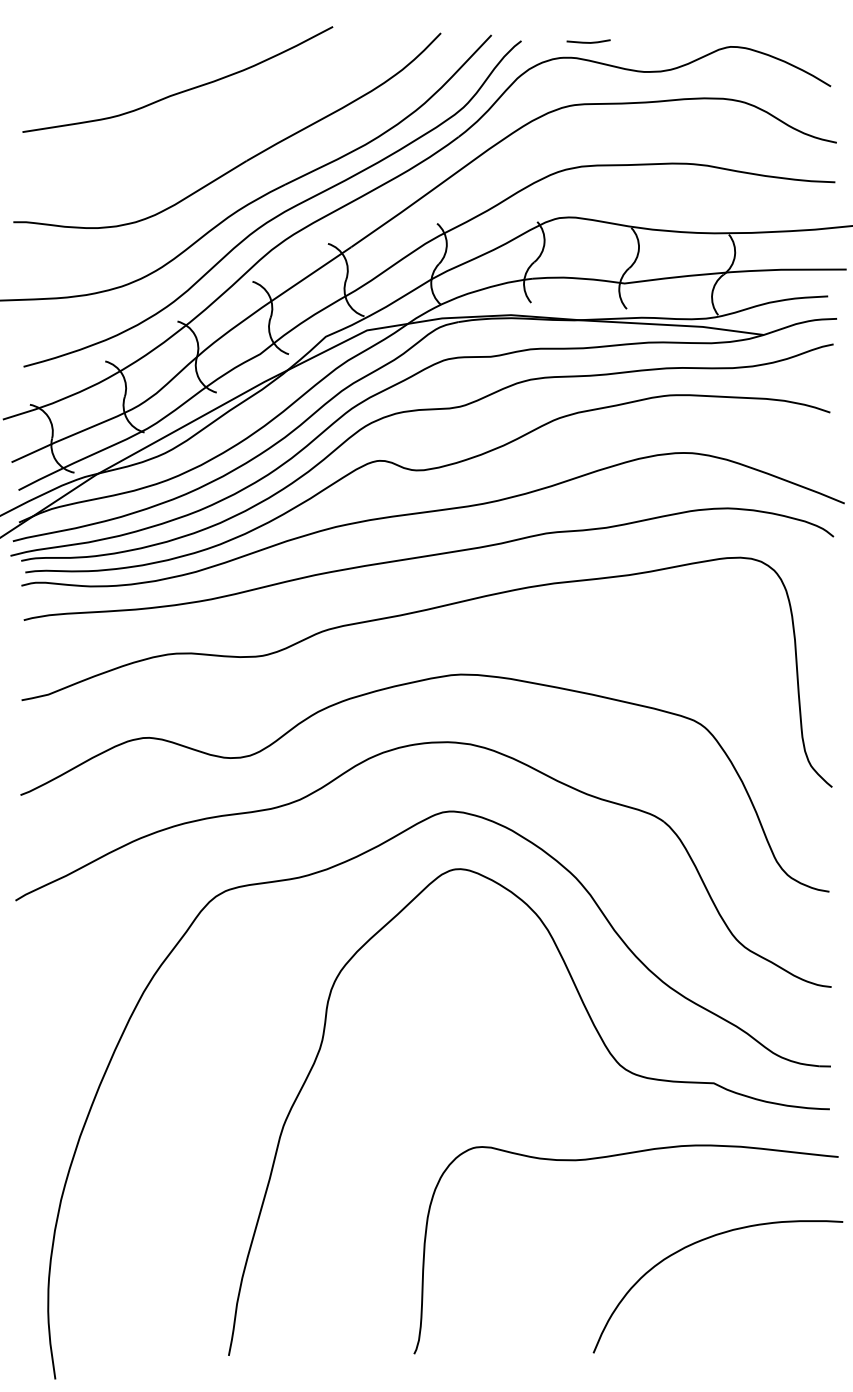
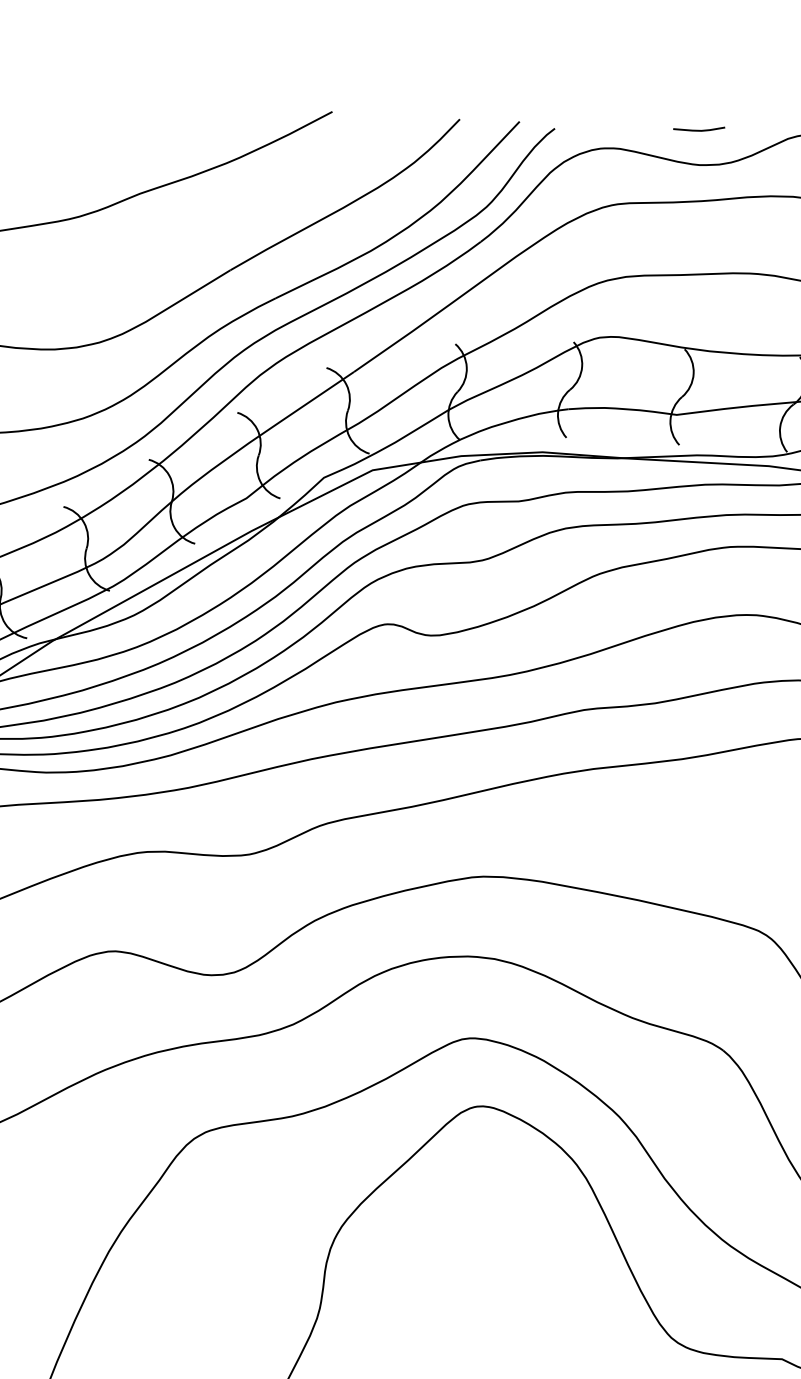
line: (588, 42) -> (699, 130), moved

